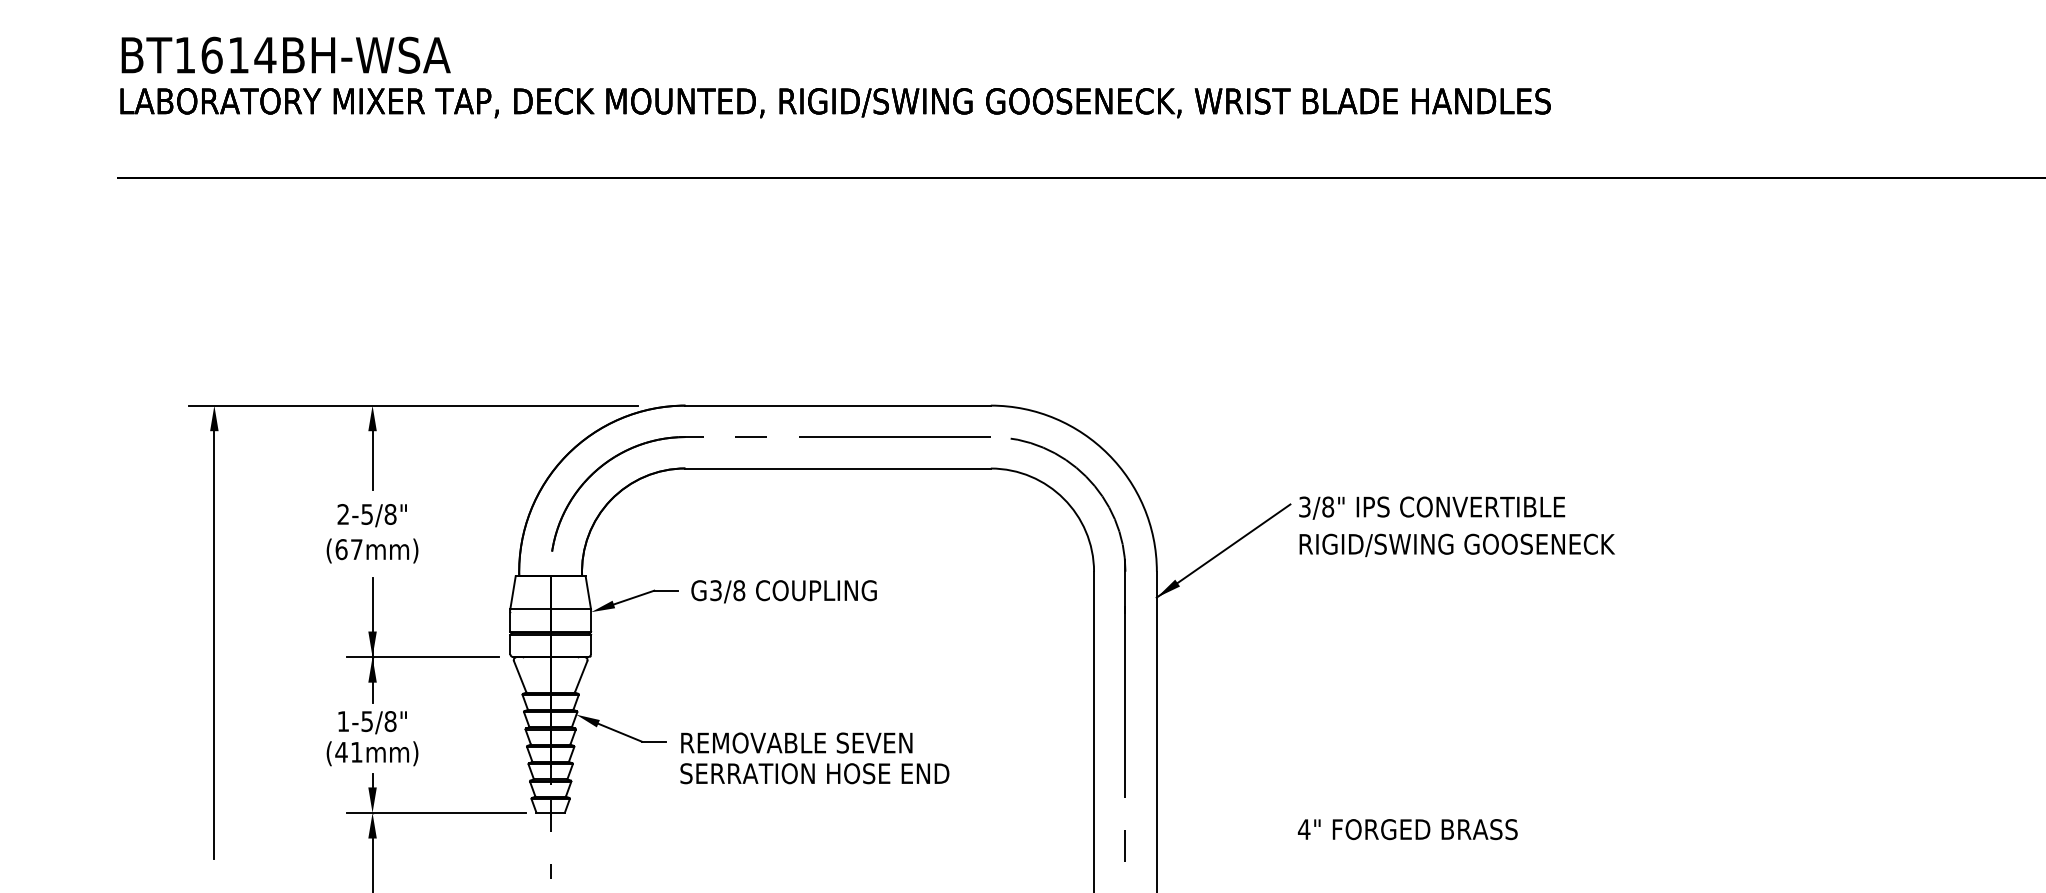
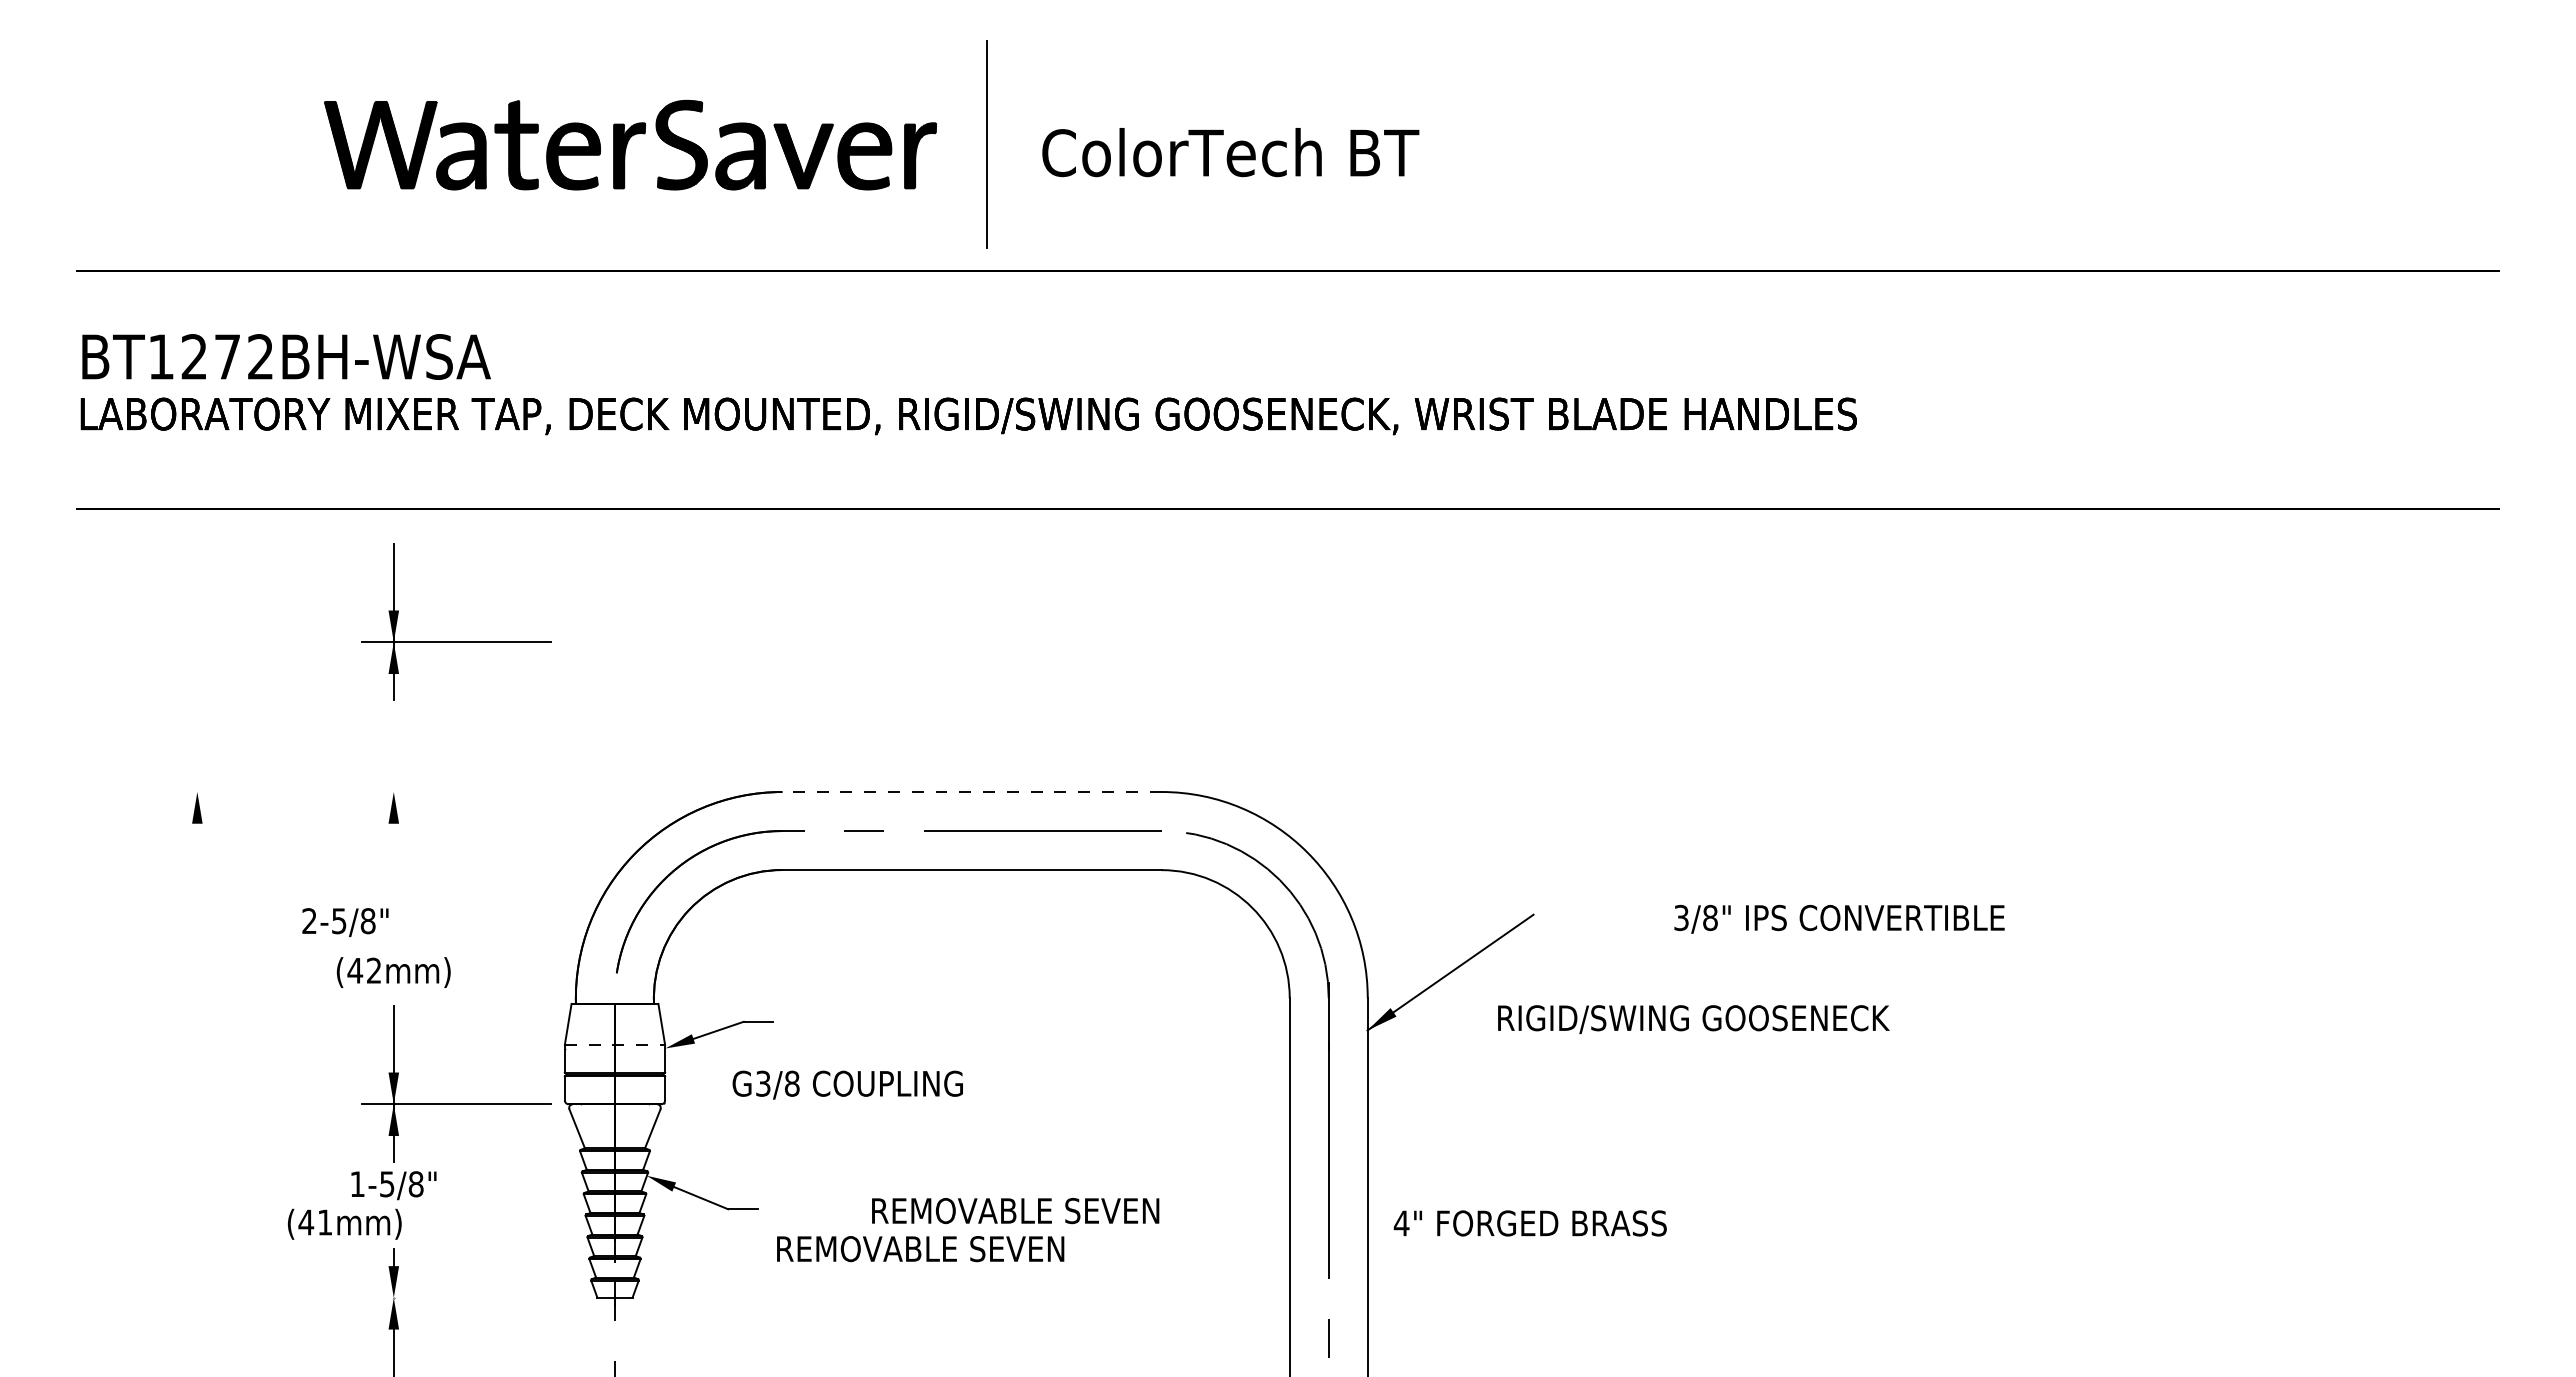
text: (238, 54) -> (227, 356), BT1614BH-WSA -> BT1272BH-WSA
part: (423, 284) -> (456, 641), added
line: (413, 406) -> (444, 792), removed
line: (837, 406) -> (971, 792), solid -> dashed
line: (372, 460) -> (393, 860), removed
text: (1432, 507) -> (1839, 918), moved
text: (372, 515) -> (345, 922), moved
text: (1457, 545) -> (1693, 1019), moved
text: (348, 549) -> (364, 970), (67mm) -> (42mm)
text: (783, 591) -> (847, 1084), moved
line: (551, 608) -> (615, 1044), solid -> dashed
line: (214, 645) -> (197, 1089), removed
text: (796, 743) -> (1015, 1211), moved
text: (372, 753) -> (344, 1223), moved
text: (814, 774) -> (942, 1249), SERRATION HOSE END -> REMOVABLE SEVEN
line: (436, 812) -> (473, 1297), removed
text: (1407, 829) -> (1529, 1223), moved

